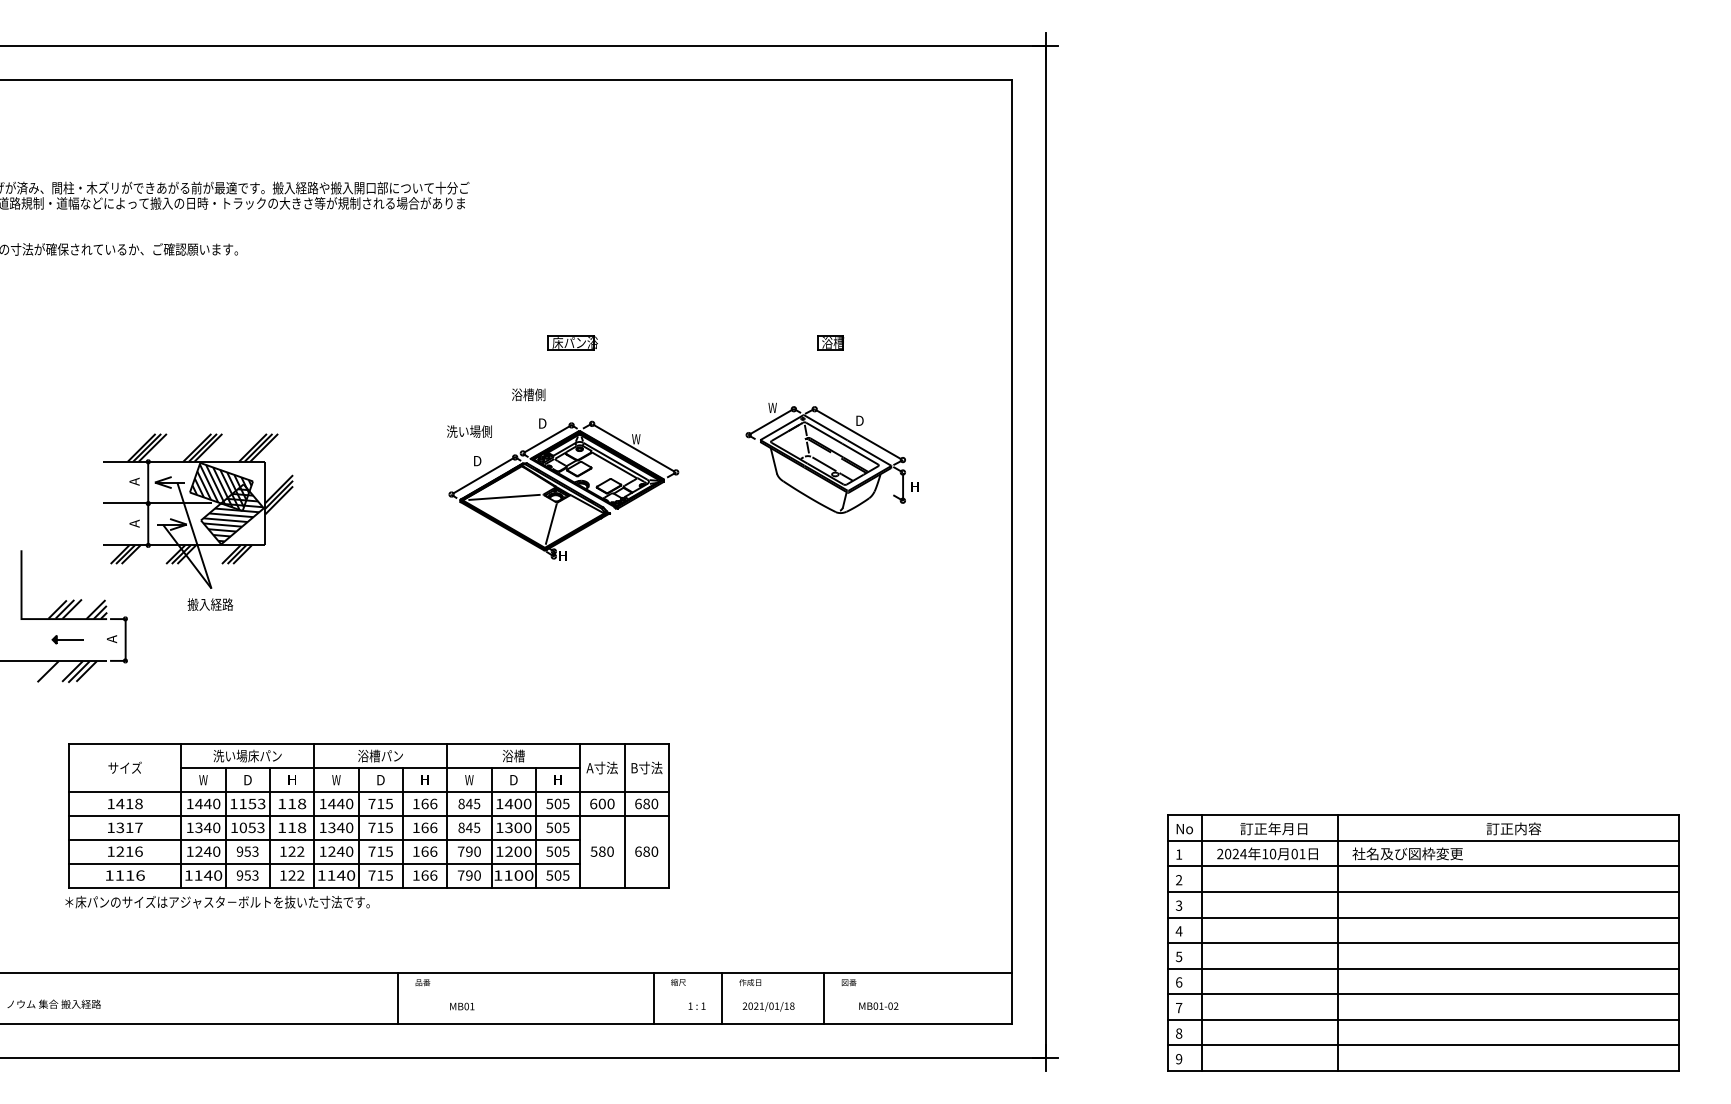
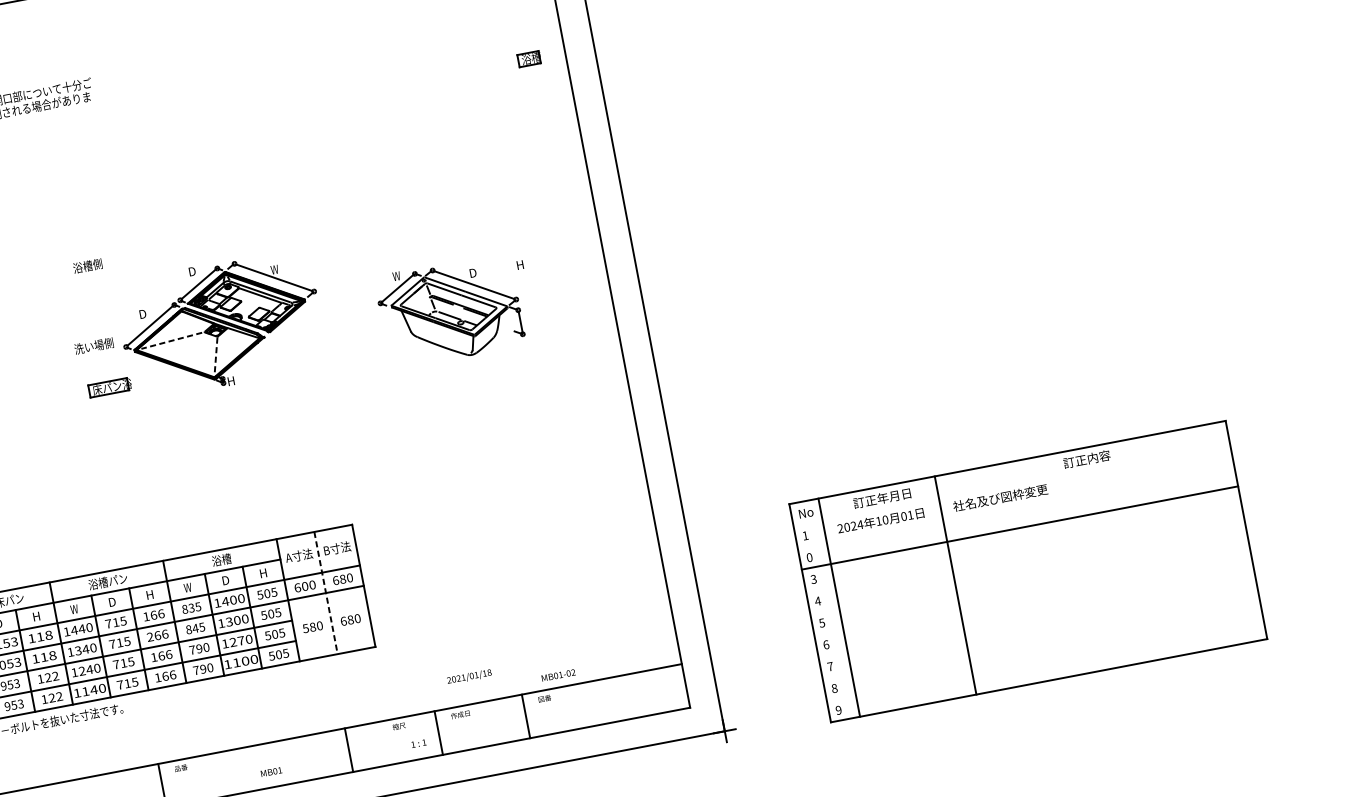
part: (572, 342) -> (109, 387), moved
part: (830, 342) -> (529, 58), moved
text: (528, 394) -> (87, 265), moved
text: (469, 431) -> (94, 346), moved
part: (825, 457) -> (449, 309), moved
line: (504, 497) -> (171, 340), solid -> dashed
line: (551, 524) -> (216, 356), solid -> dashed
text: (468, 803) -> (190, 607), 845 -> 835
line: (624, 815) -> (325, 592), solid -> dashed
text: (415, 827) -> (149, 636), 166 -> 266
line: (1423, 840) -> (1011, 483), removed
text: (518, 851) -> (241, 640), 1200 -> 1270
line: (1423, 866) -> (1015, 506), removed
text: (1179, 880) -> (810, 557), 2 -> 0
line: (1423, 917) -> (1024, 549), removed
line: (1423, 943) -> (1028, 571), removed
line: (1423, 968) -> (1032, 593), removed
line: (1423, 994) -> (1036, 615), removed
line: (653, 998) -> (348, 750), moved
text: (878, 1005) -> (558, 674), moved
text: (462, 1006) -> (271, 771), moved
text: (768, 1006) -> (469, 676), moved
line: (1423, 1019) -> (1040, 636), removed
line: (1423, 1045) -> (1045, 658), removed

